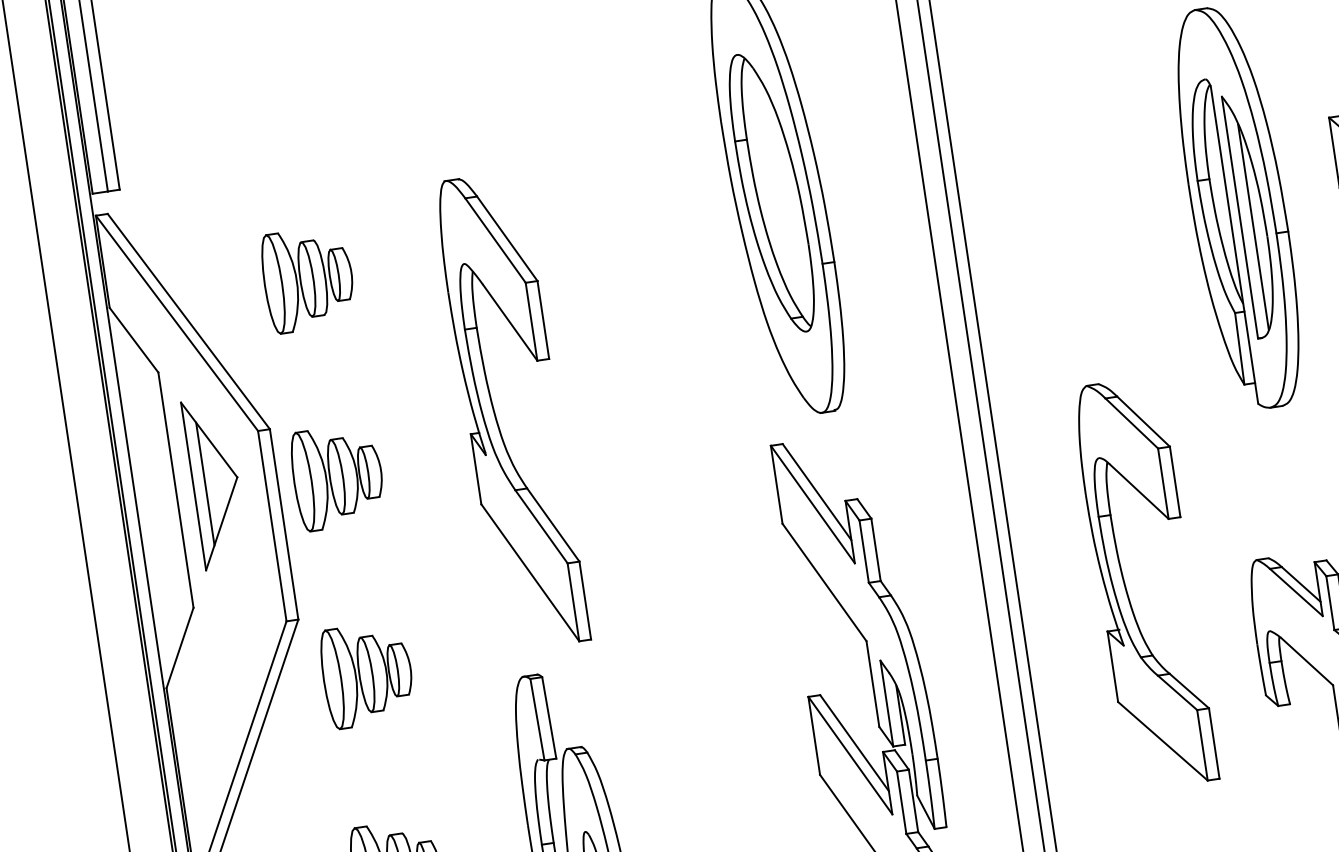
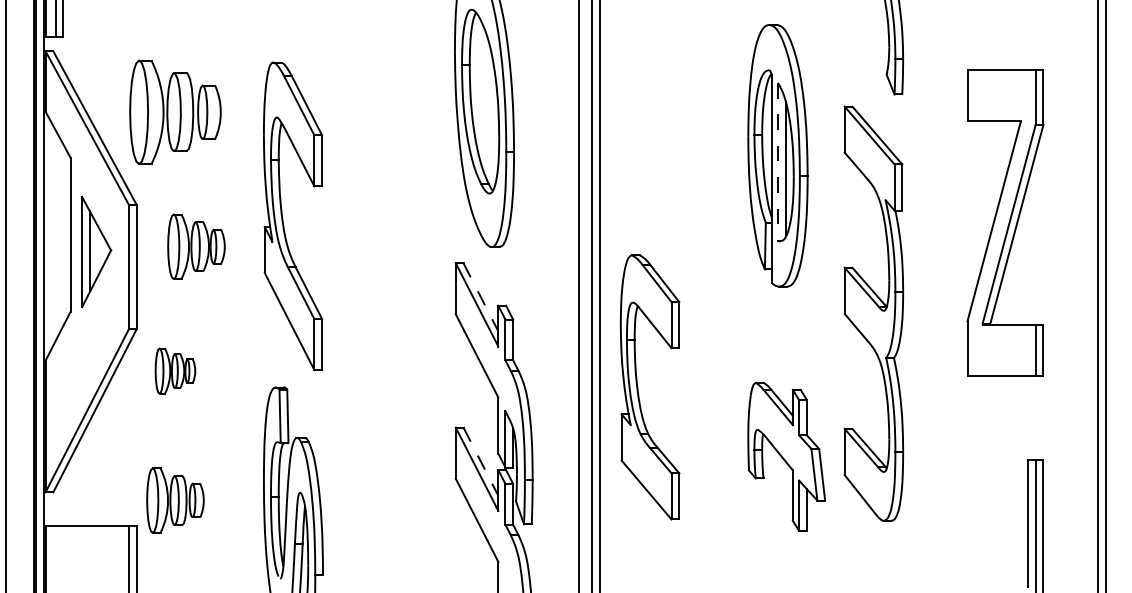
line: (1240, 218) -> (778, 162), solid -> dashed
part: (308, 279) -> (175, 112), size x1.6
part: (337, 476) -> (196, 246), moved
part: (215, 482) -> (96, 251), moved
line: (817, 492) -> (481, 297), solid -> dashed
part: (1127, 586) -> (638, 387), moved
part: (367, 673) -> (175, 370), size x0.7
line: (855, 744) -> (481, 462), solid -> dashed

